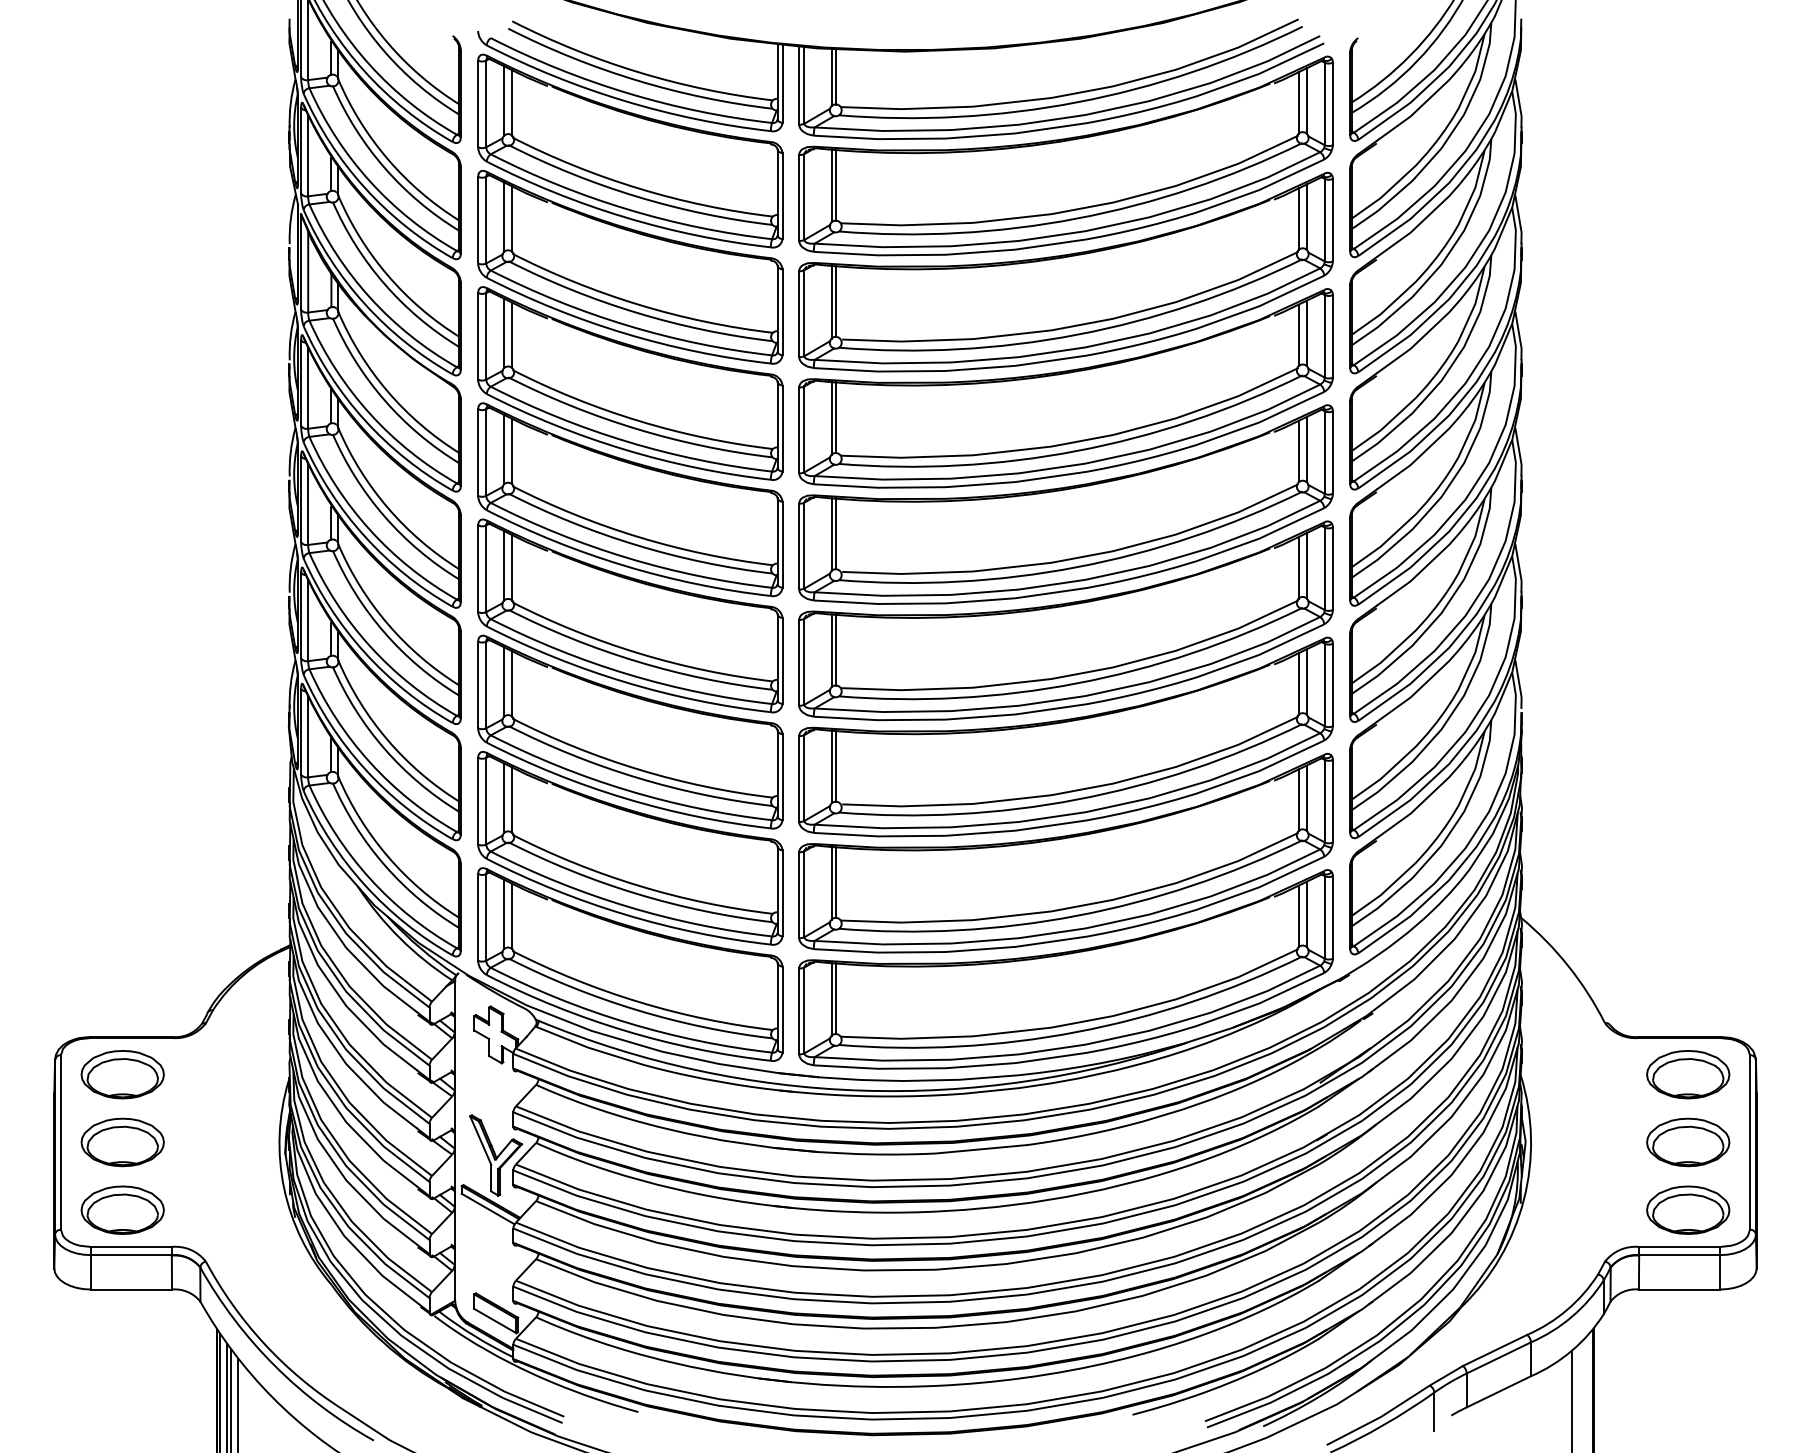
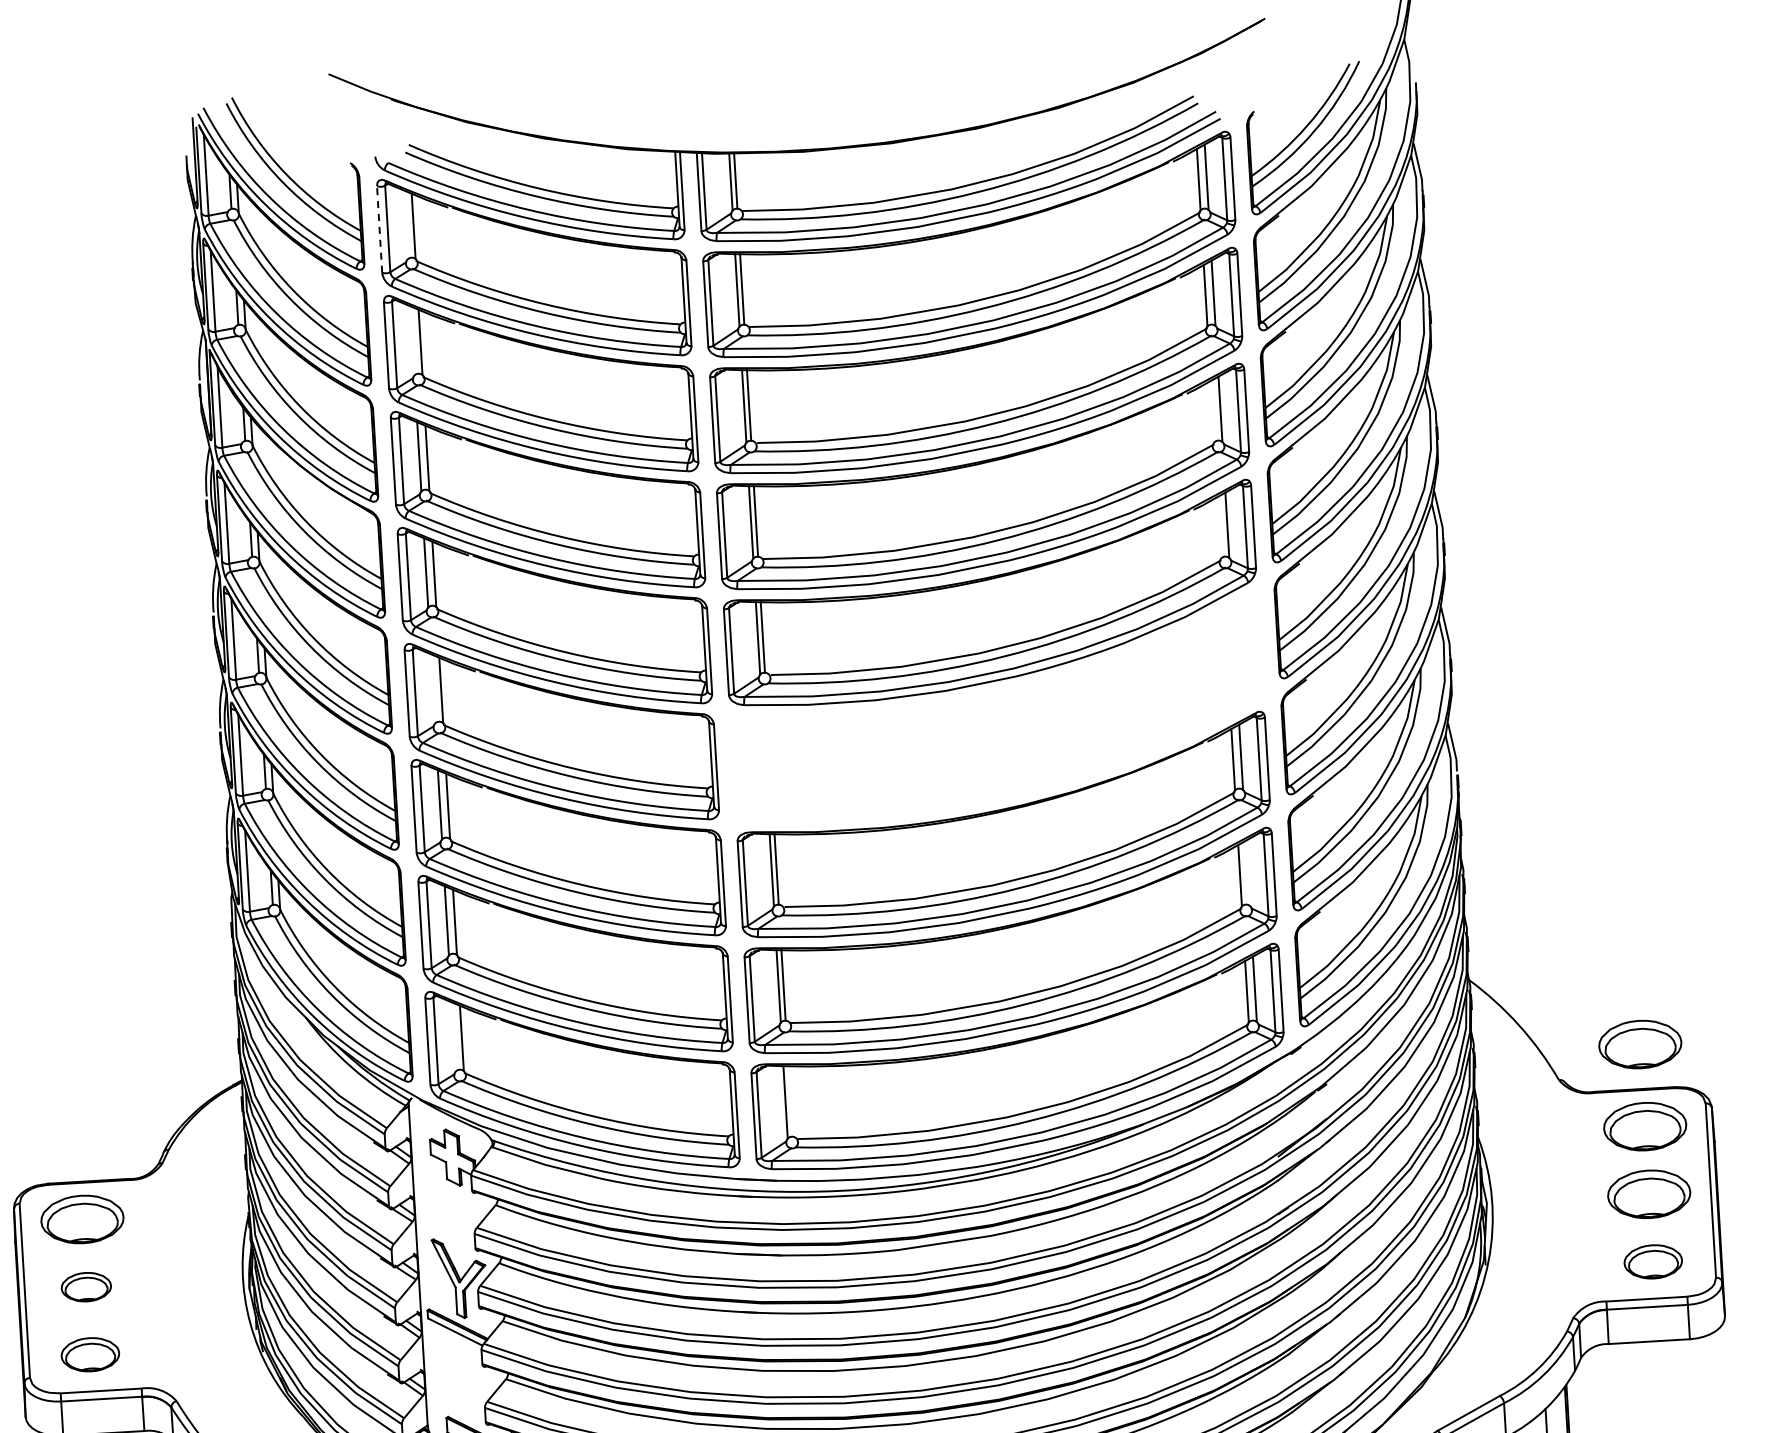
line: (504, 100) -> (405, 224), removed
line: (478, 103) -> (379, 228), solid -> dashed
line: (504, 216) -> (412, 340), removed
line: (1298, 335) -> (1212, 411), removed
line: (1298, 451) -> (1219, 527), removed
line: (504, 565) -> (433, 688), removed
part: (1065, 620) -> (996, 710), removed
line: (1306, 798) -> (1247, 873), removed
line: (504, 914) -> (454, 1036), removed
part: (1688, 992) -> (1640, 1044), added
line: (836, 998) -> (790, 1101), removed
part: (122, 1142) -> (86, 1287), size x0.6
part: (122, 1209) -> (90, 1354), size x0.7
part: (1688, 1209) -> (1653, 1261), size x0.7

